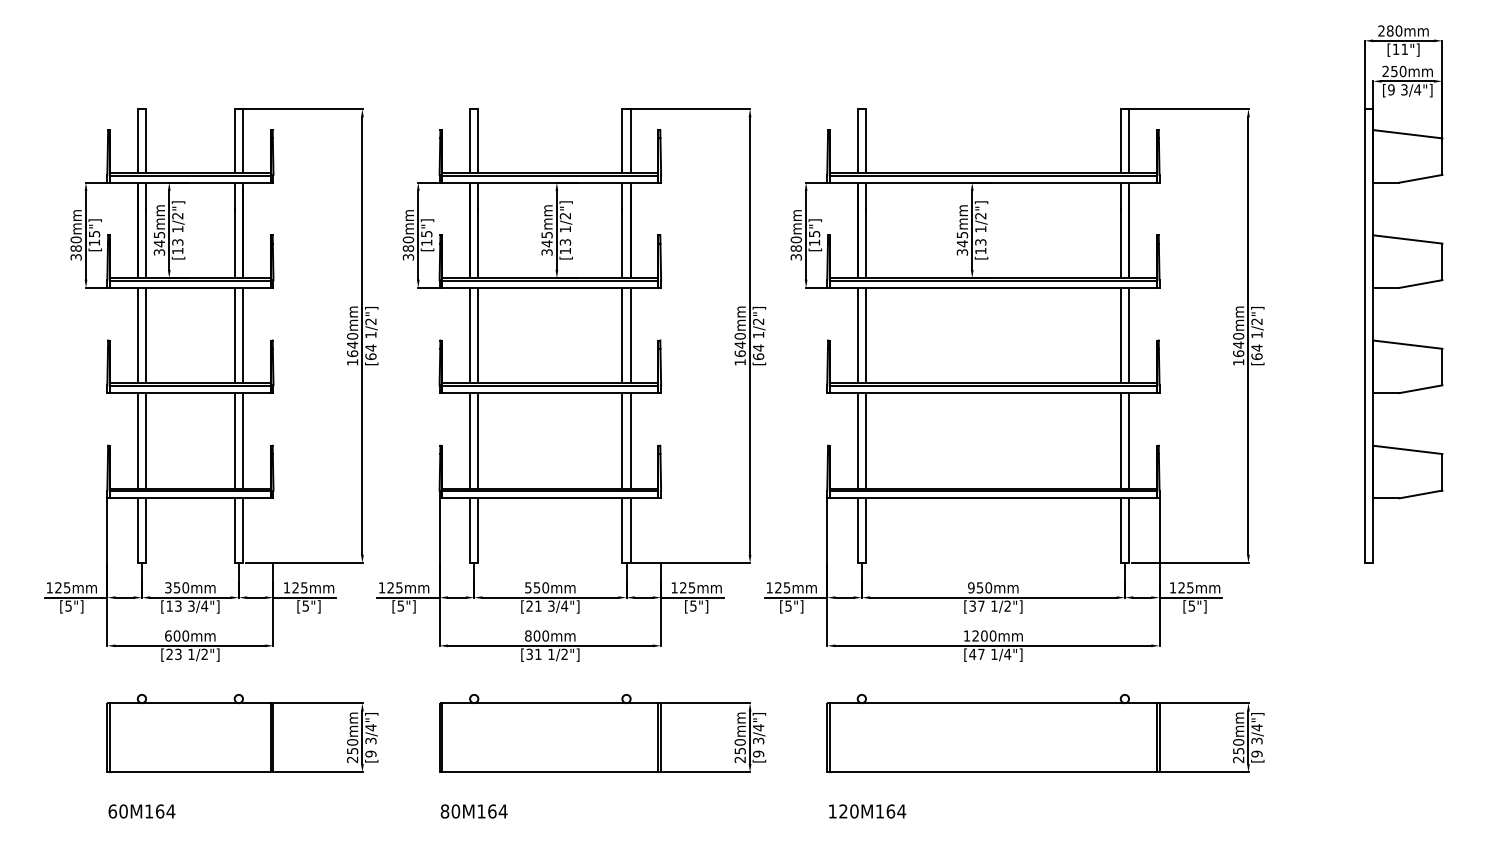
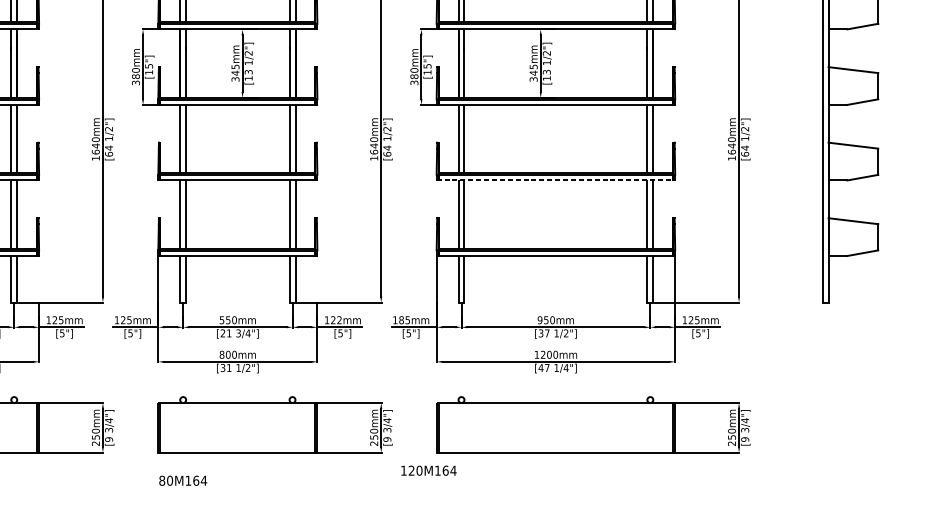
line: (993, 393) -> (555, 180), solid -> dashed
text: (691, 587) -> (339, 319), 125mm -> 122mm
text: (778, 587) -> (401, 319), 125mm -> 185mm
text: (867, 811) -> (428, 470), moved

